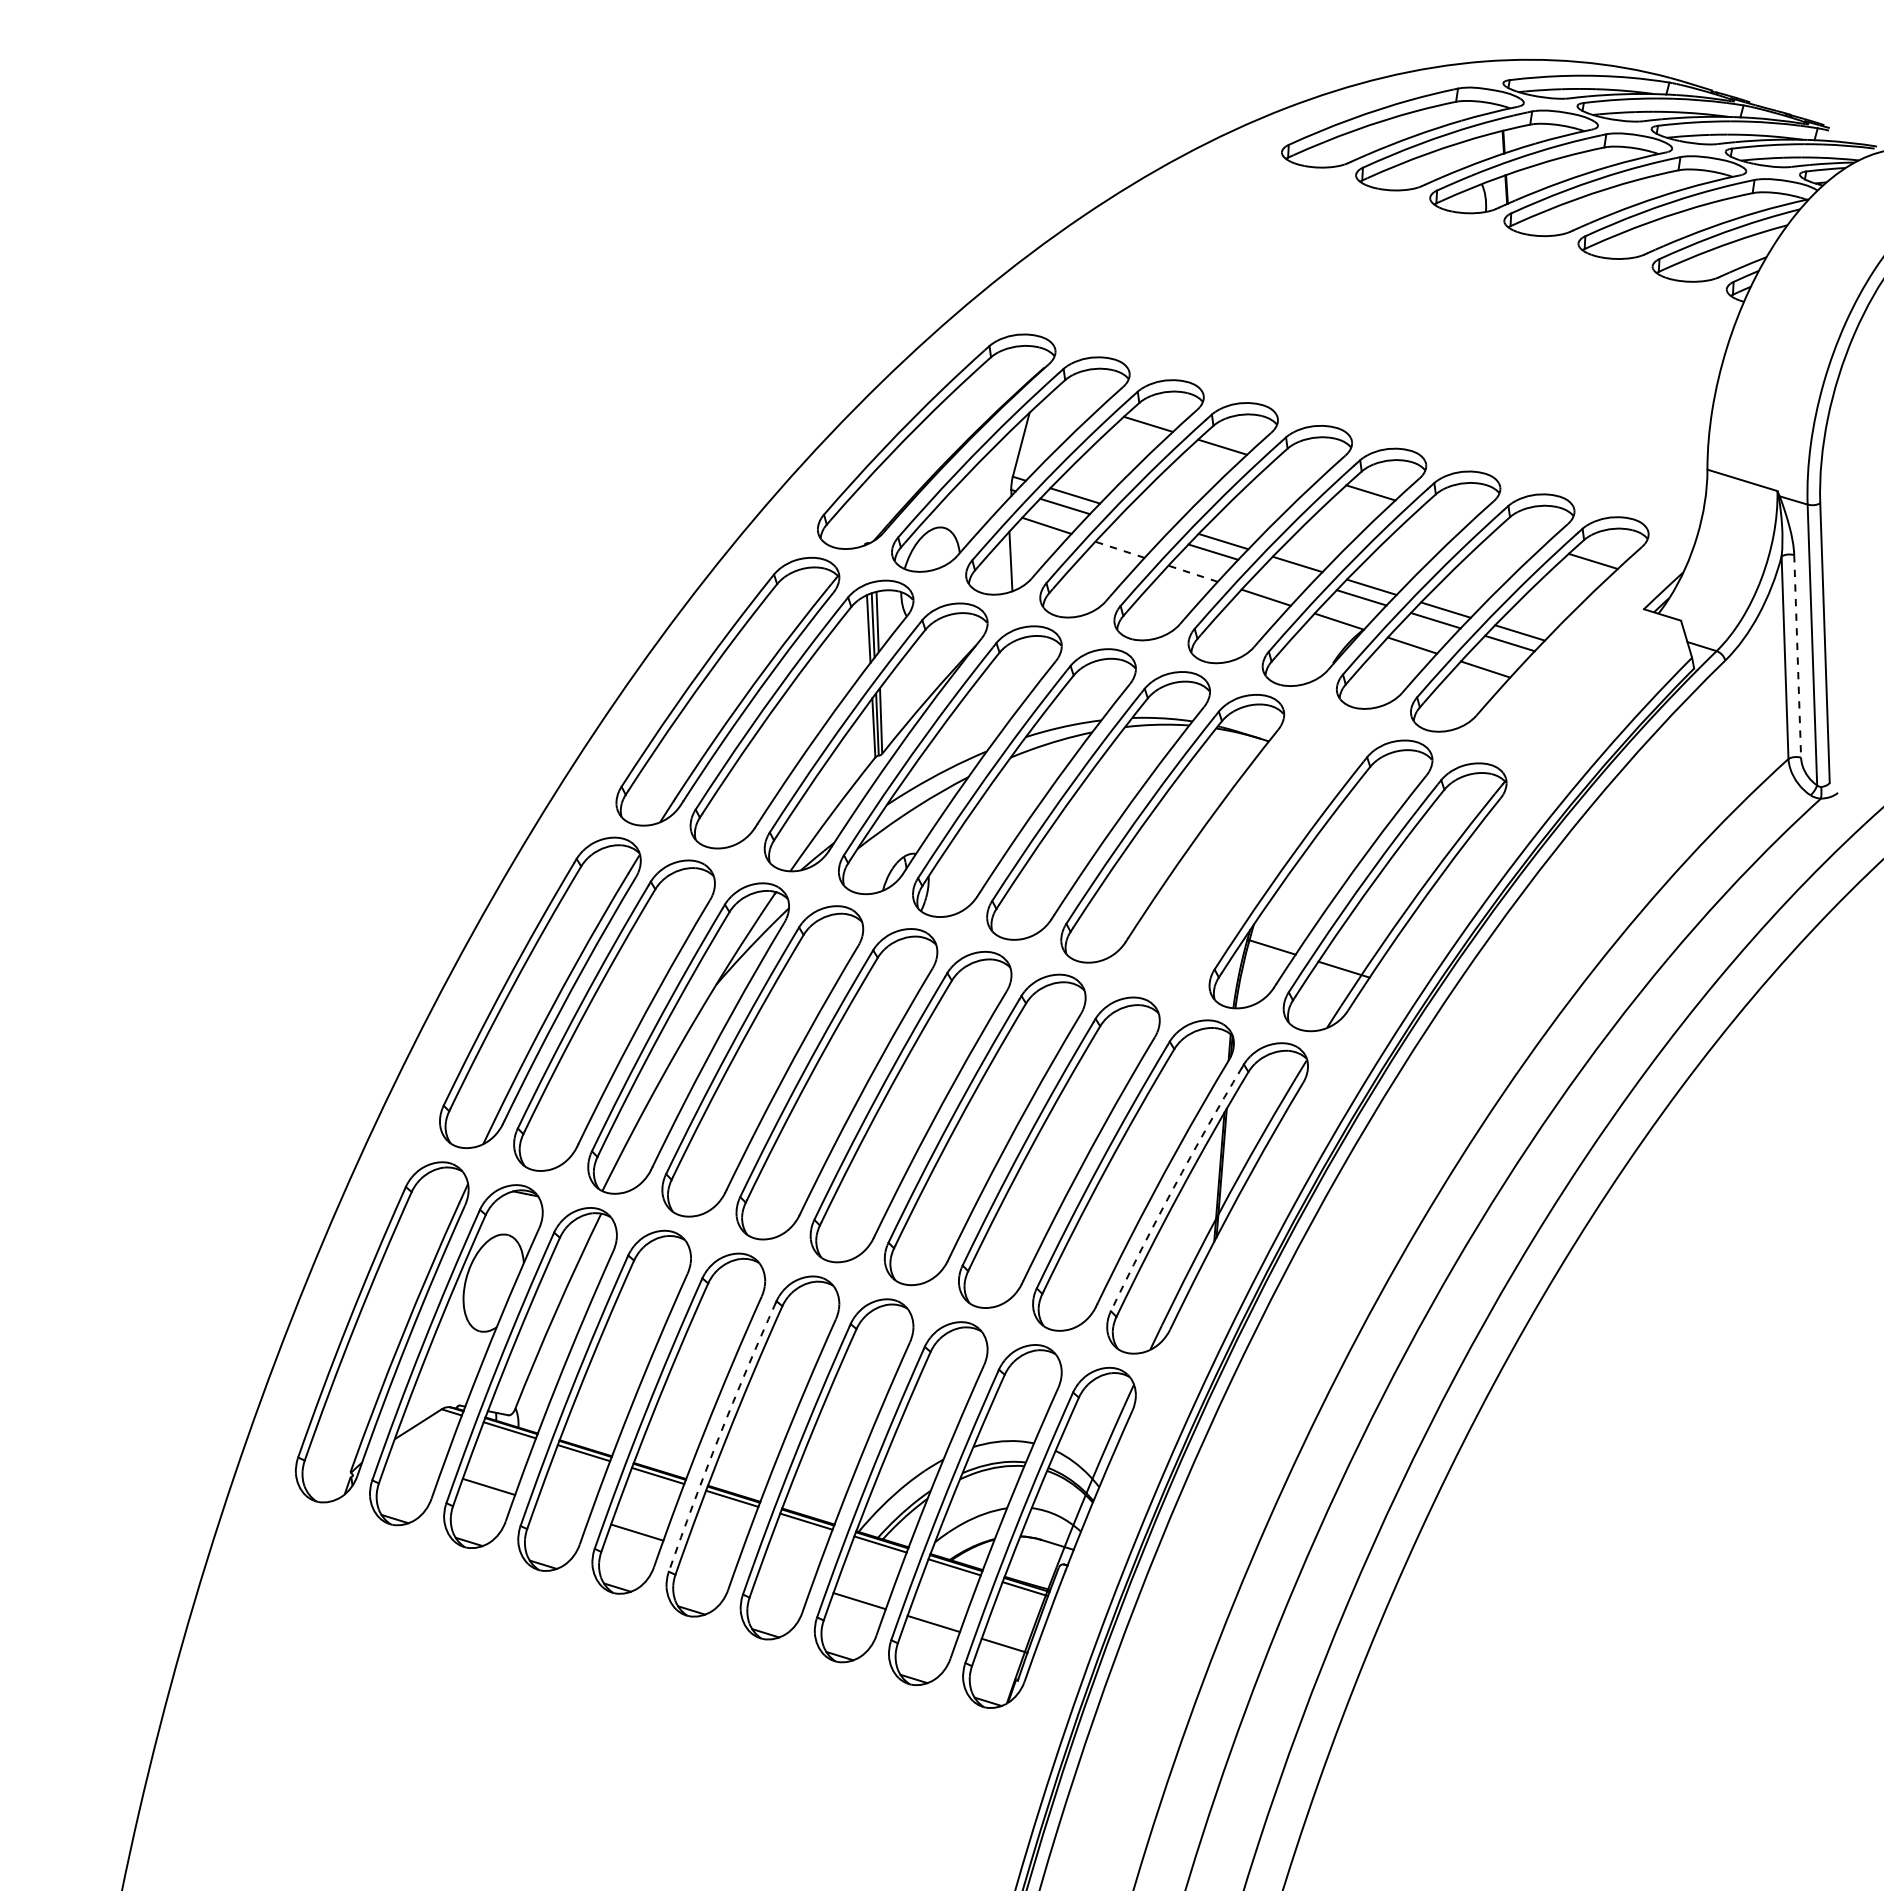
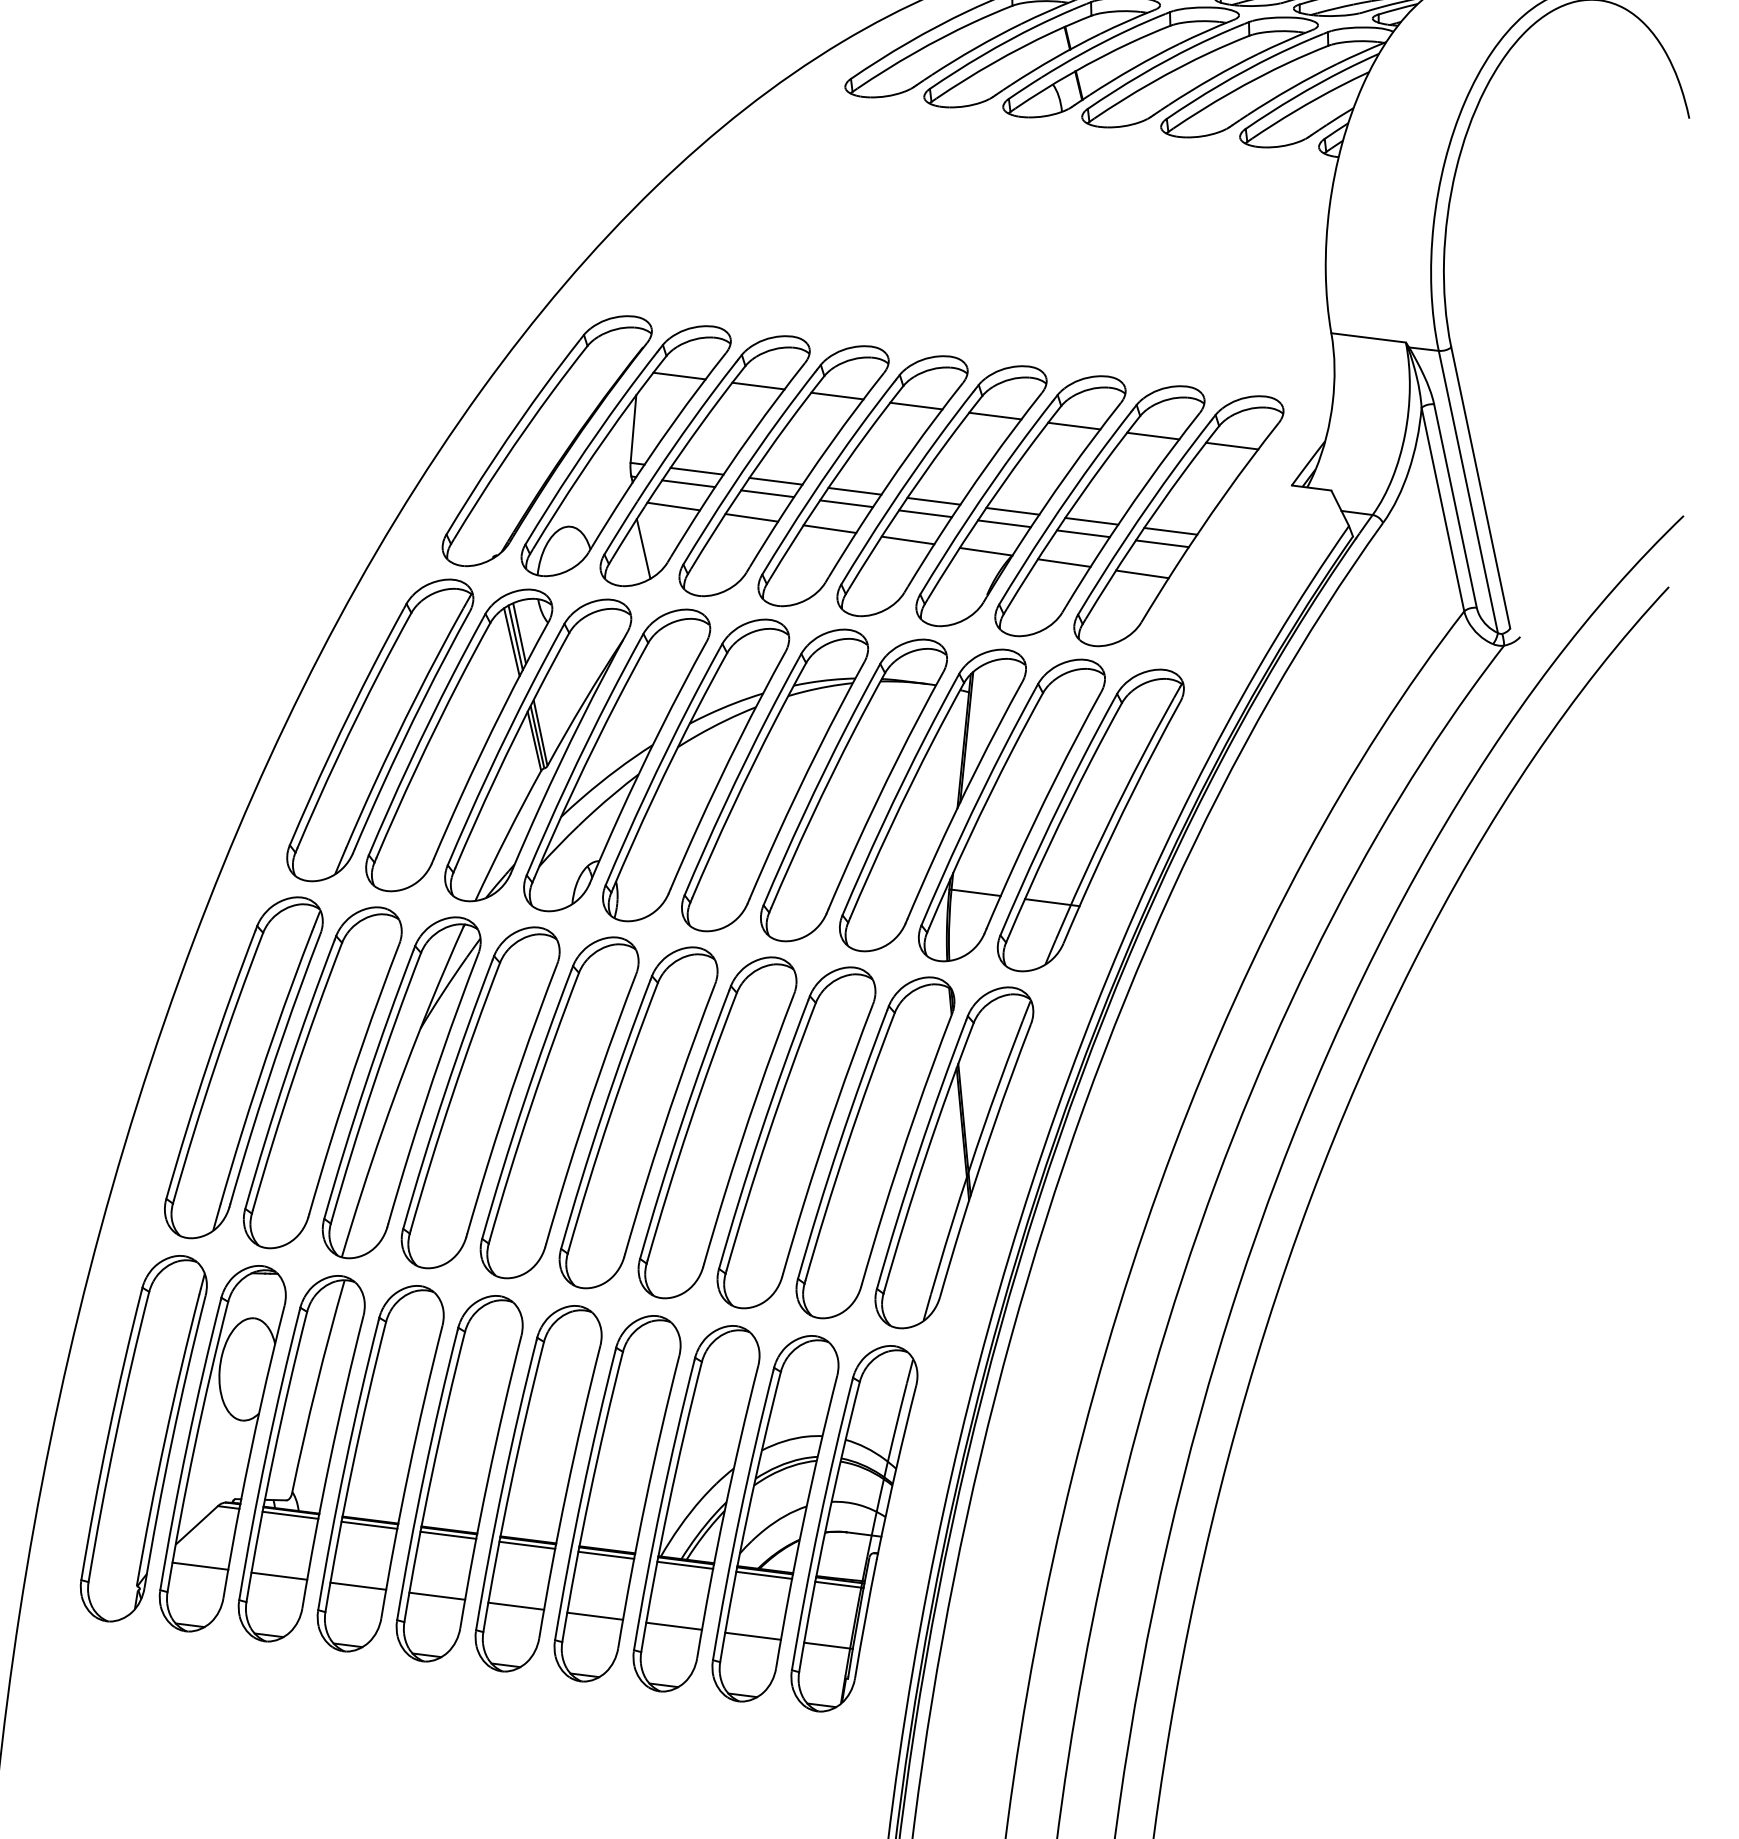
line: (1073, 401) -> (678, 376), added
line: (1296, 469) -> (916, 405), added
line: (1444, 515) -> (1073, 425), added
line: (1149, 518) -> (776, 481), added
line: (1139, 529) -> (767, 493), added
line: (1518, 538) -> (1152, 436), added
line: (1120, 549) -> (752, 517), dashed -> solid
line: (1193, 573) -> (830, 528), dashed -> solid
line: (1287, 574) -> (925, 513), added
line: (1797, 656) -> (1455, 506), dashed -> solid
part: (1246, 851) -> (932, 800), added
arc: (1173, 1187) -> (918, 1152), dashed -> solid
arc: (719, 1436) -> (503, 1484), dashed -> solid
line: (414, 1464) -> (200, 1566), added
line: (562, 1509) -> (357, 1586), added
line: (711, 1555) -> (516, 1606), added
line: (785, 1578) -> (595, 1616), added

